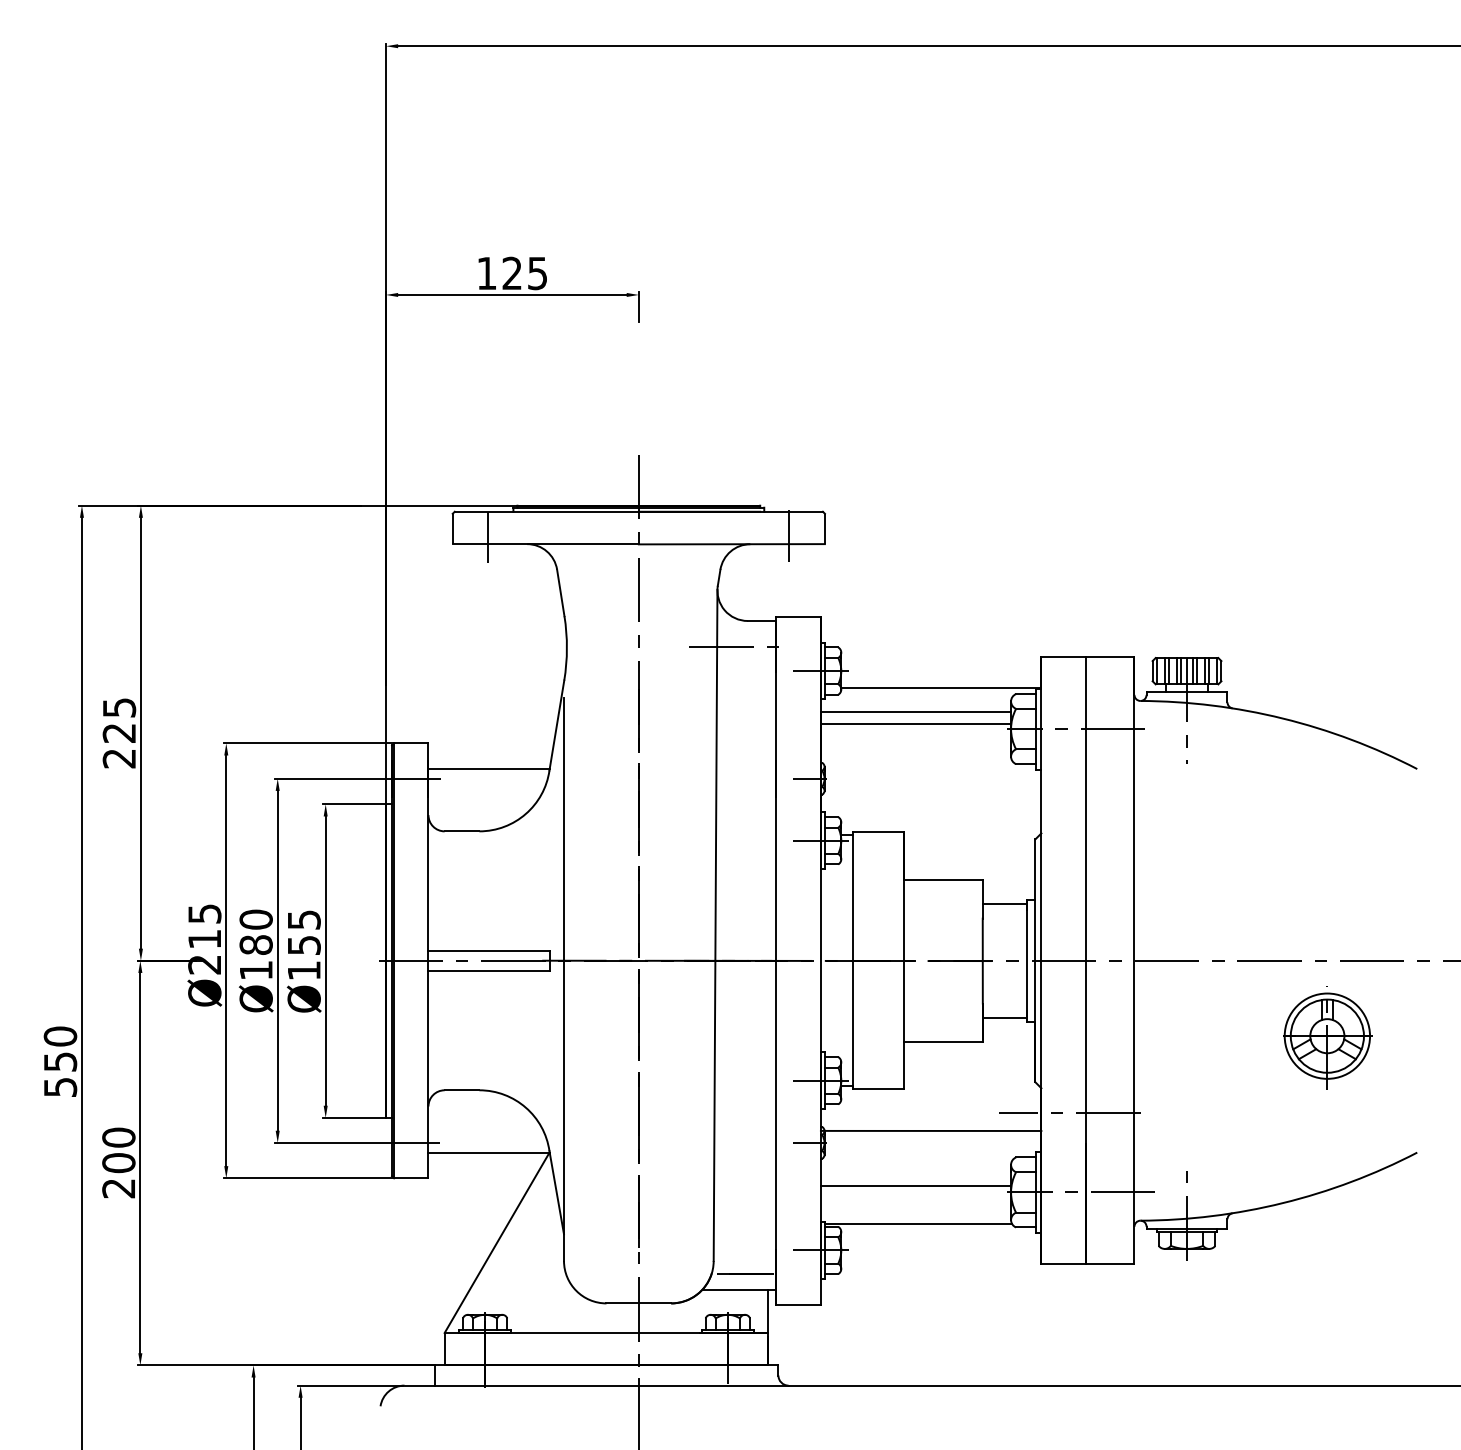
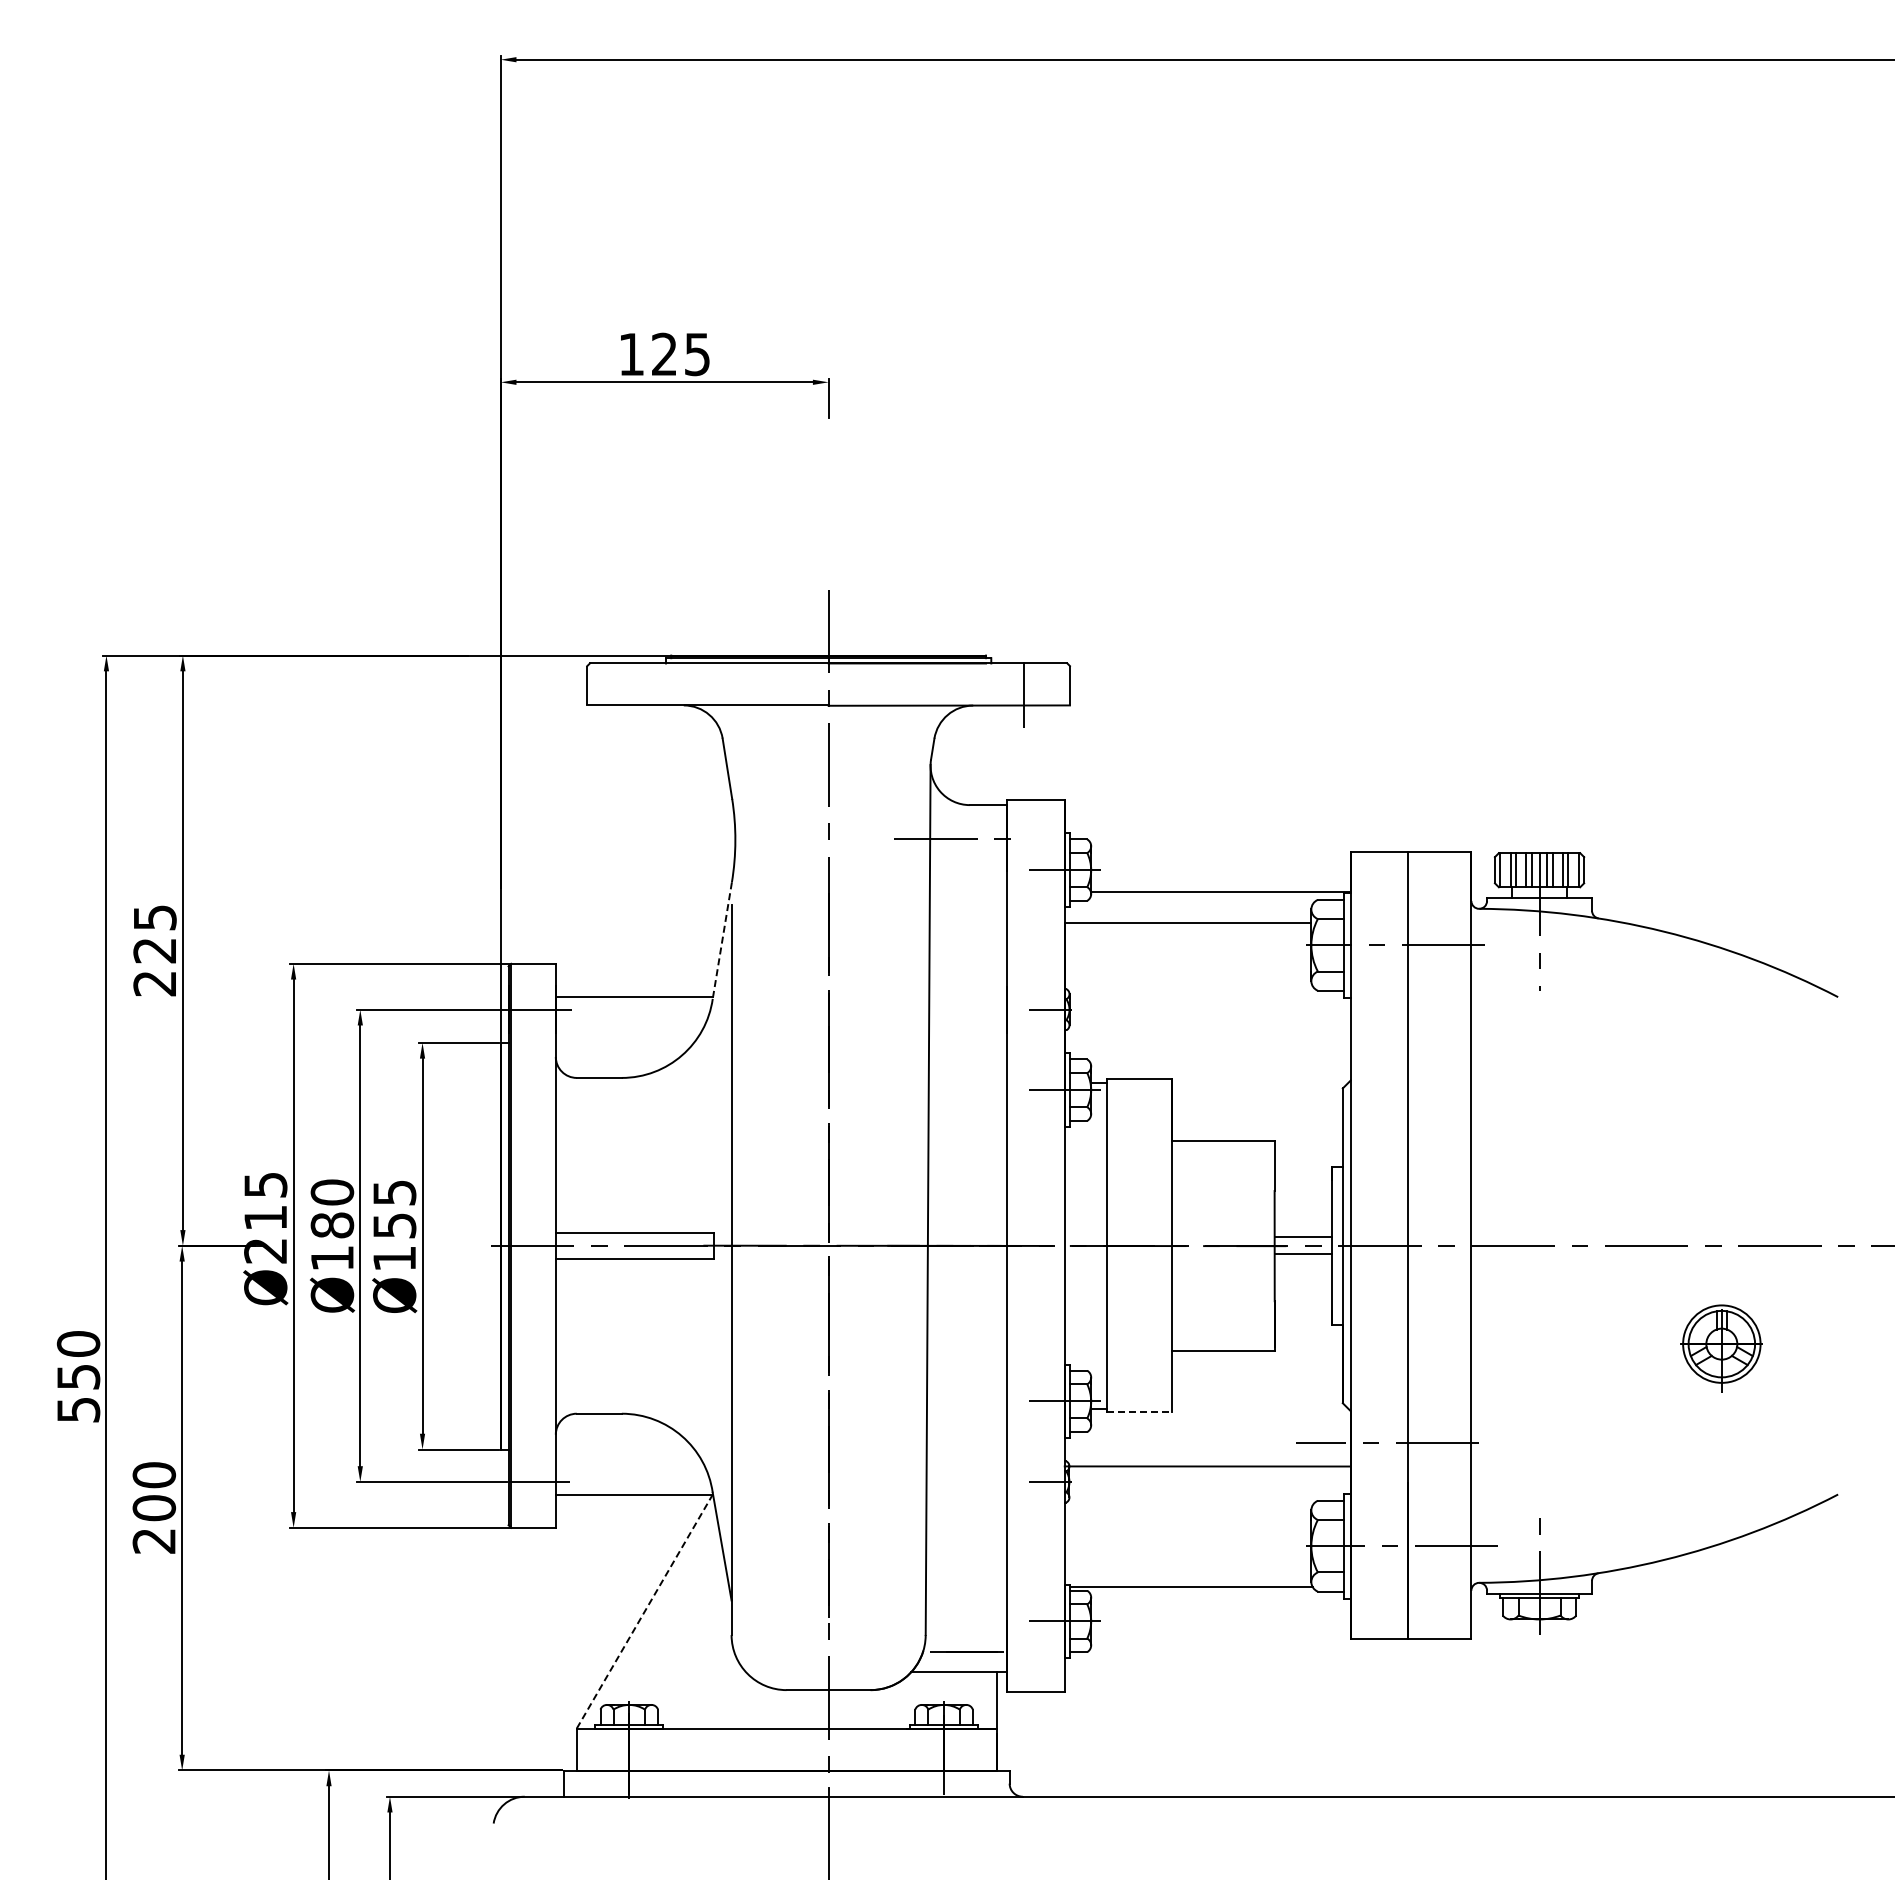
line: (488, 537) -> (633, 696), removed
line: (915, 723) -> (1187, 938), removed
line: (557, 726) -> (722, 941), solid -> dashed
line: (1005, 904) -> (1303, 1236), moved
line: (1005, 1017) -> (1303, 1253), moved
part: (1328, 1037) -> (1722, 1345), size x0.7
line: (878, 1089) -> (1139, 1412), solid -> dashed
line: (915, 1186) -> (1187, 1538), removed
line: (496, 1242) -> (644, 1611), solid -> dashed

